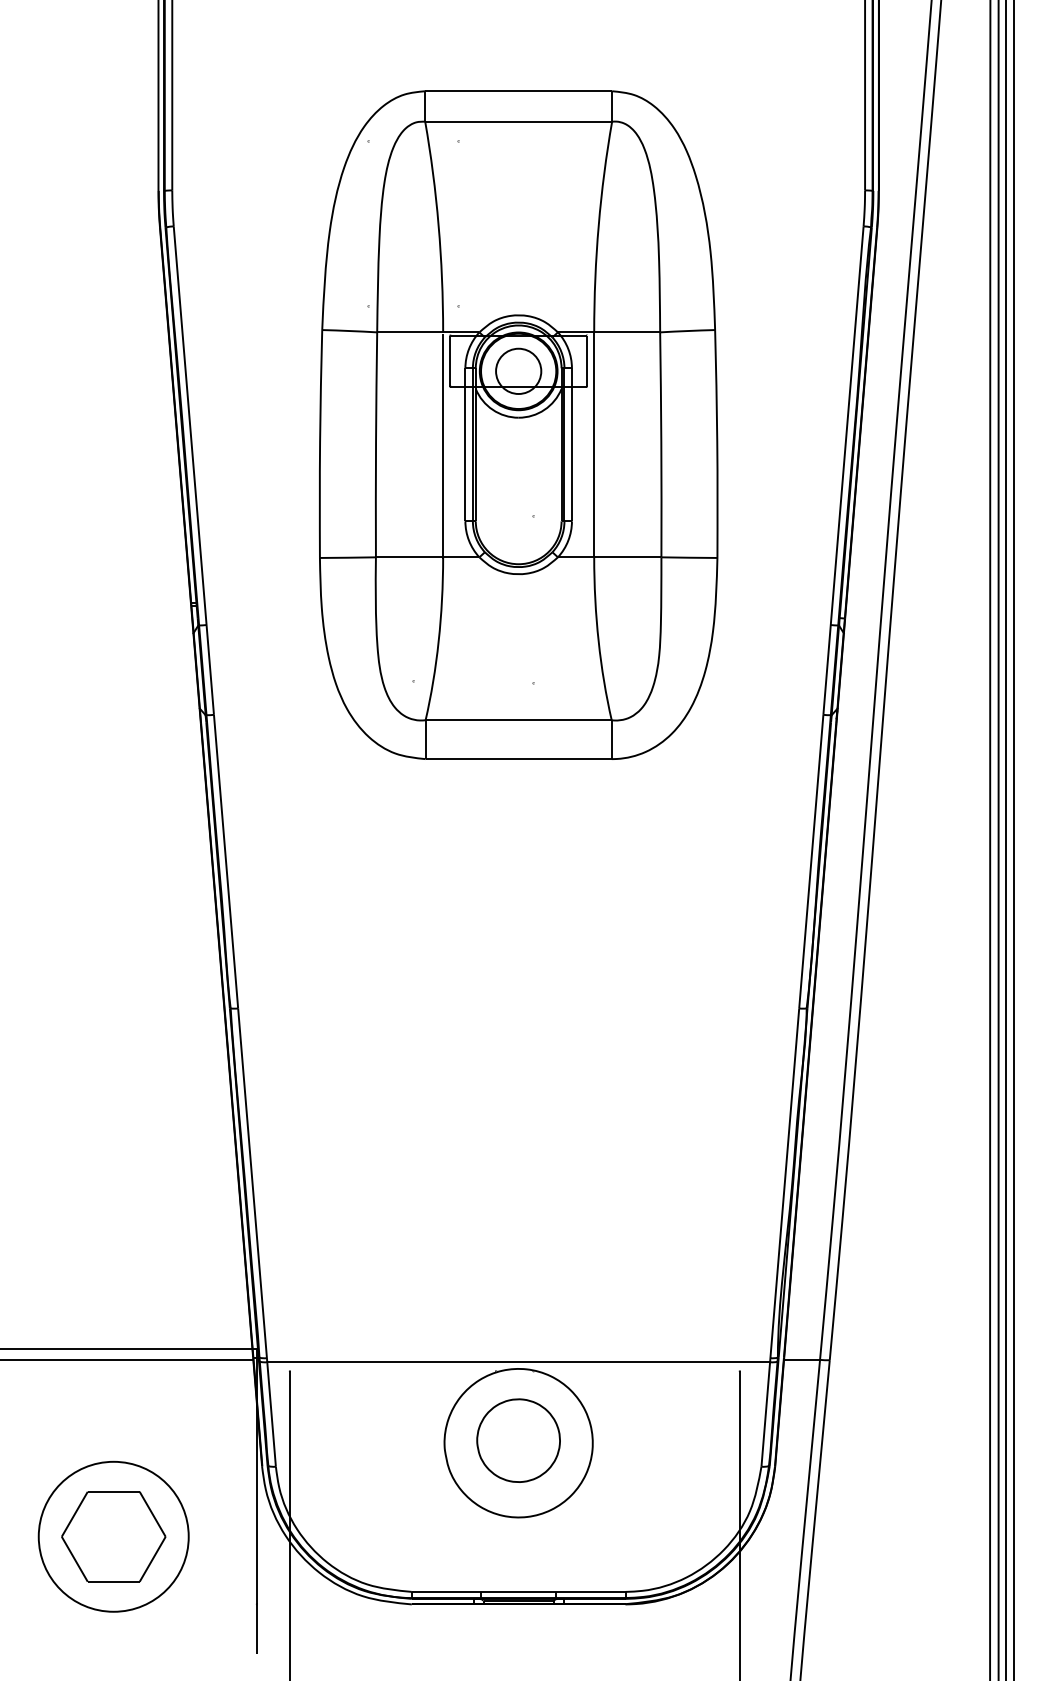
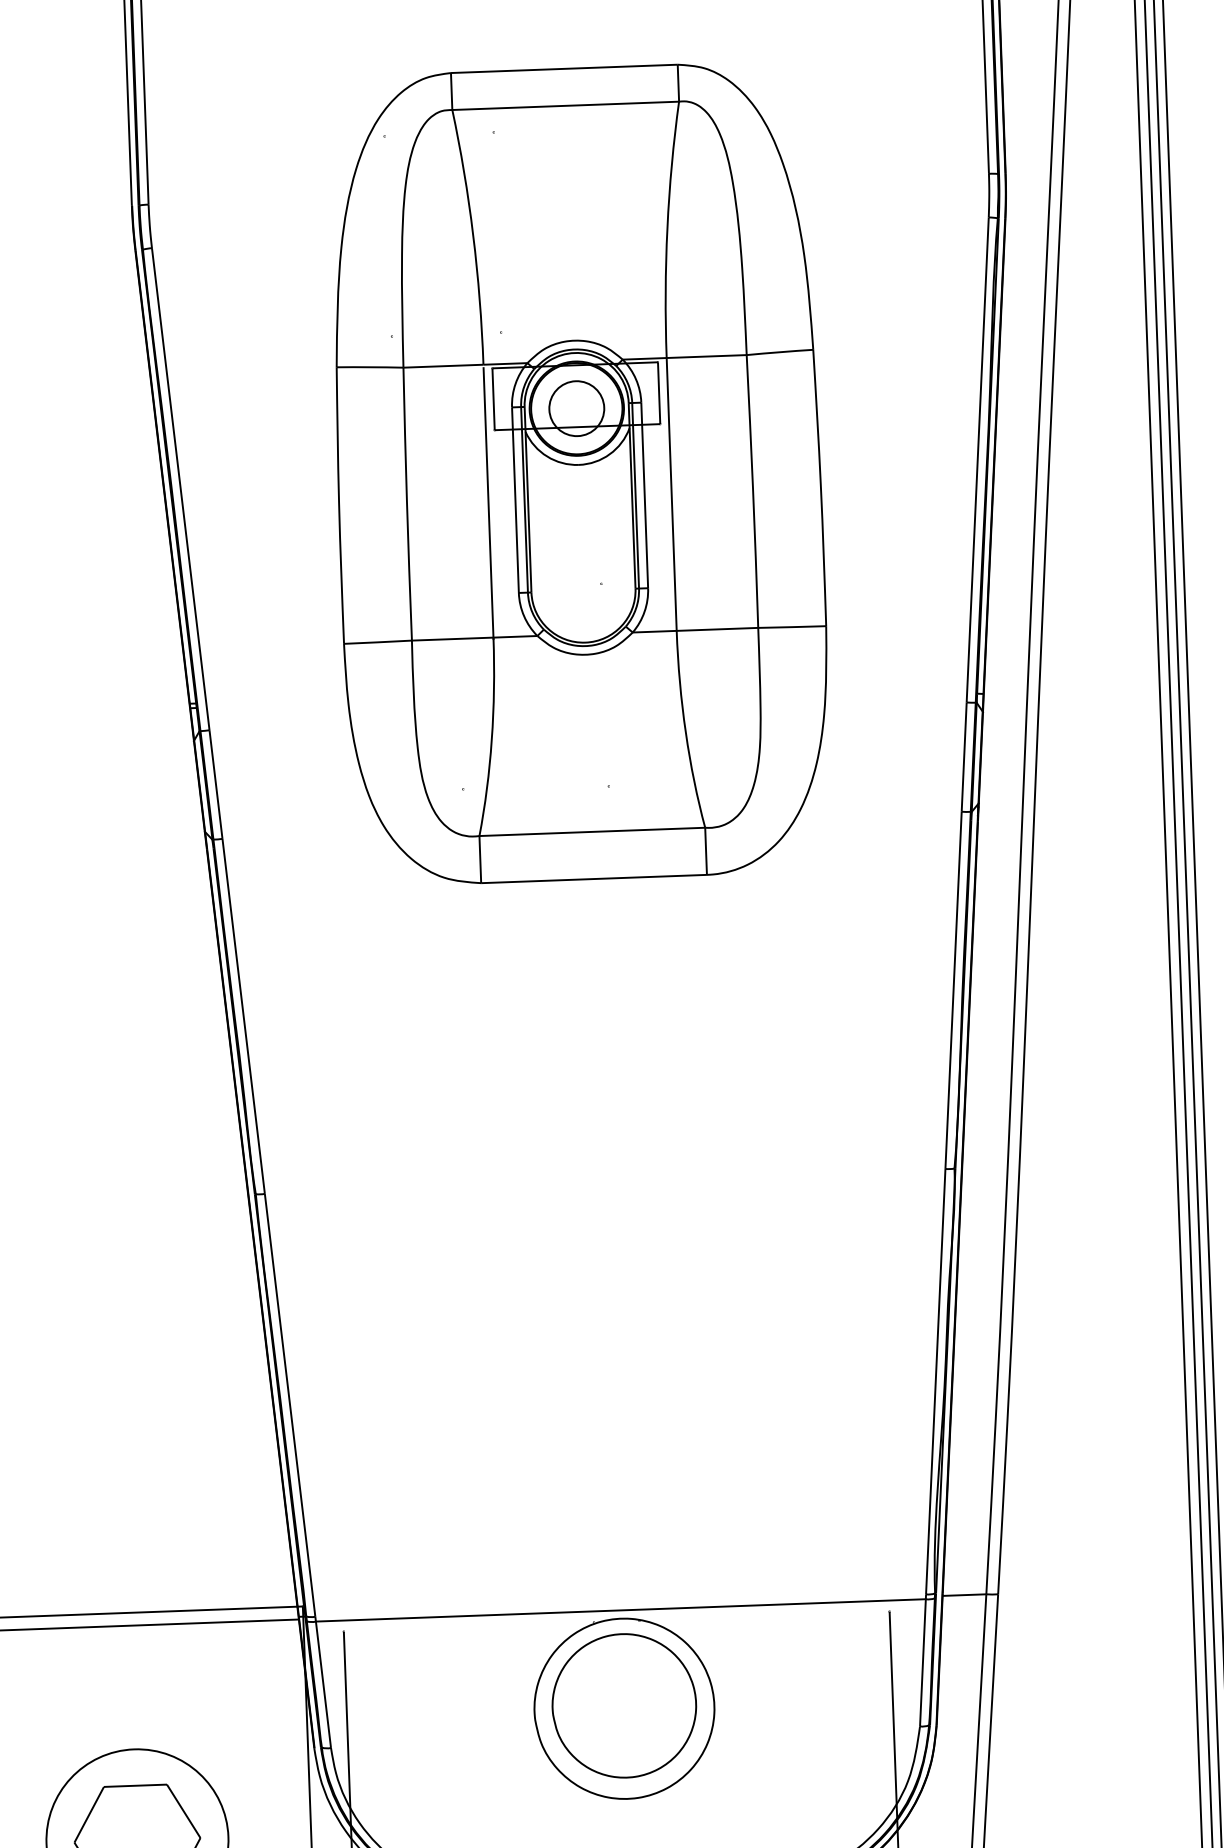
part: (518, 1440) -> (624, 1705), size x1.43

